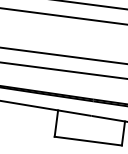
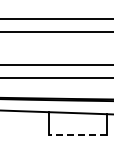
line: (87, 140) -> (77, 134), solid -> dashed

